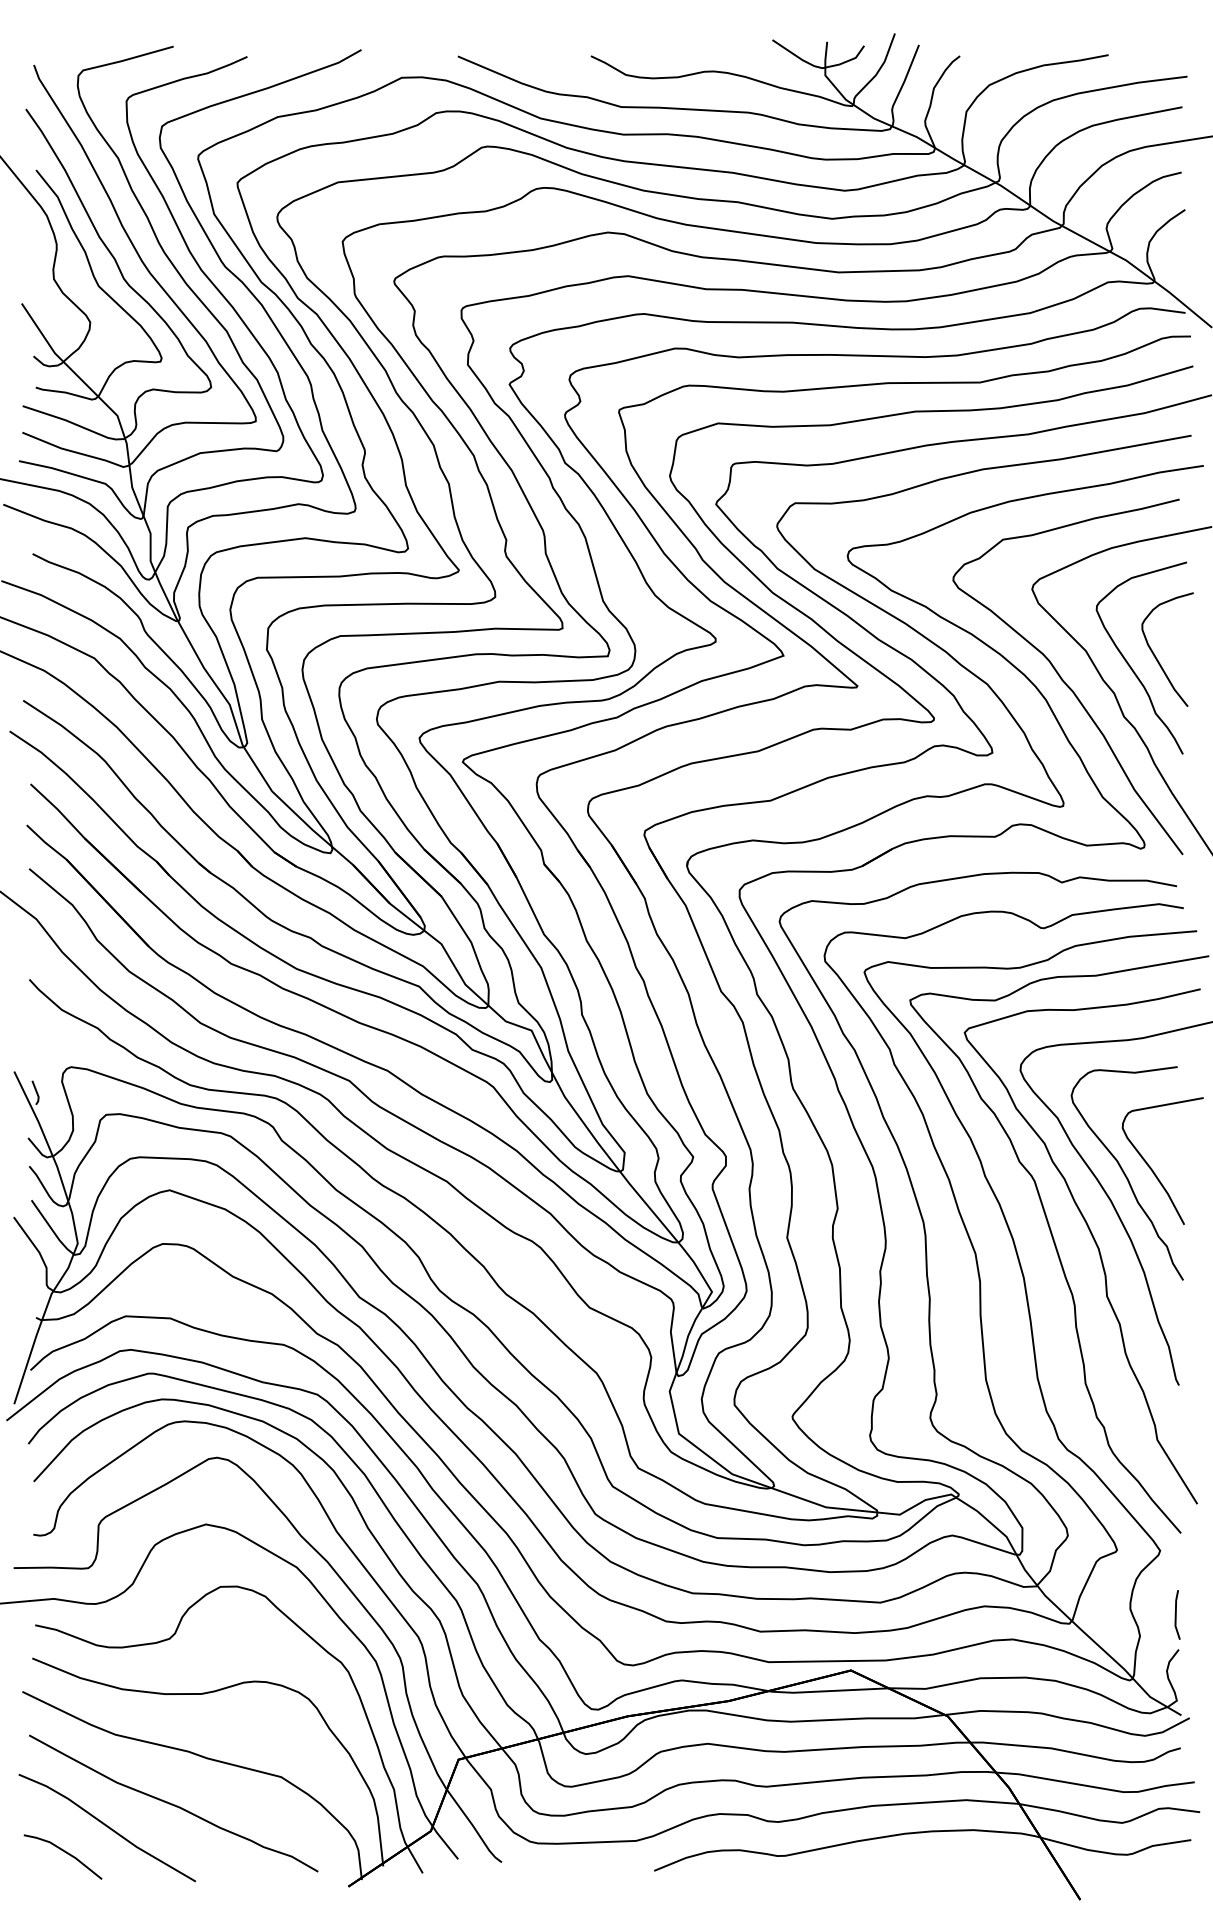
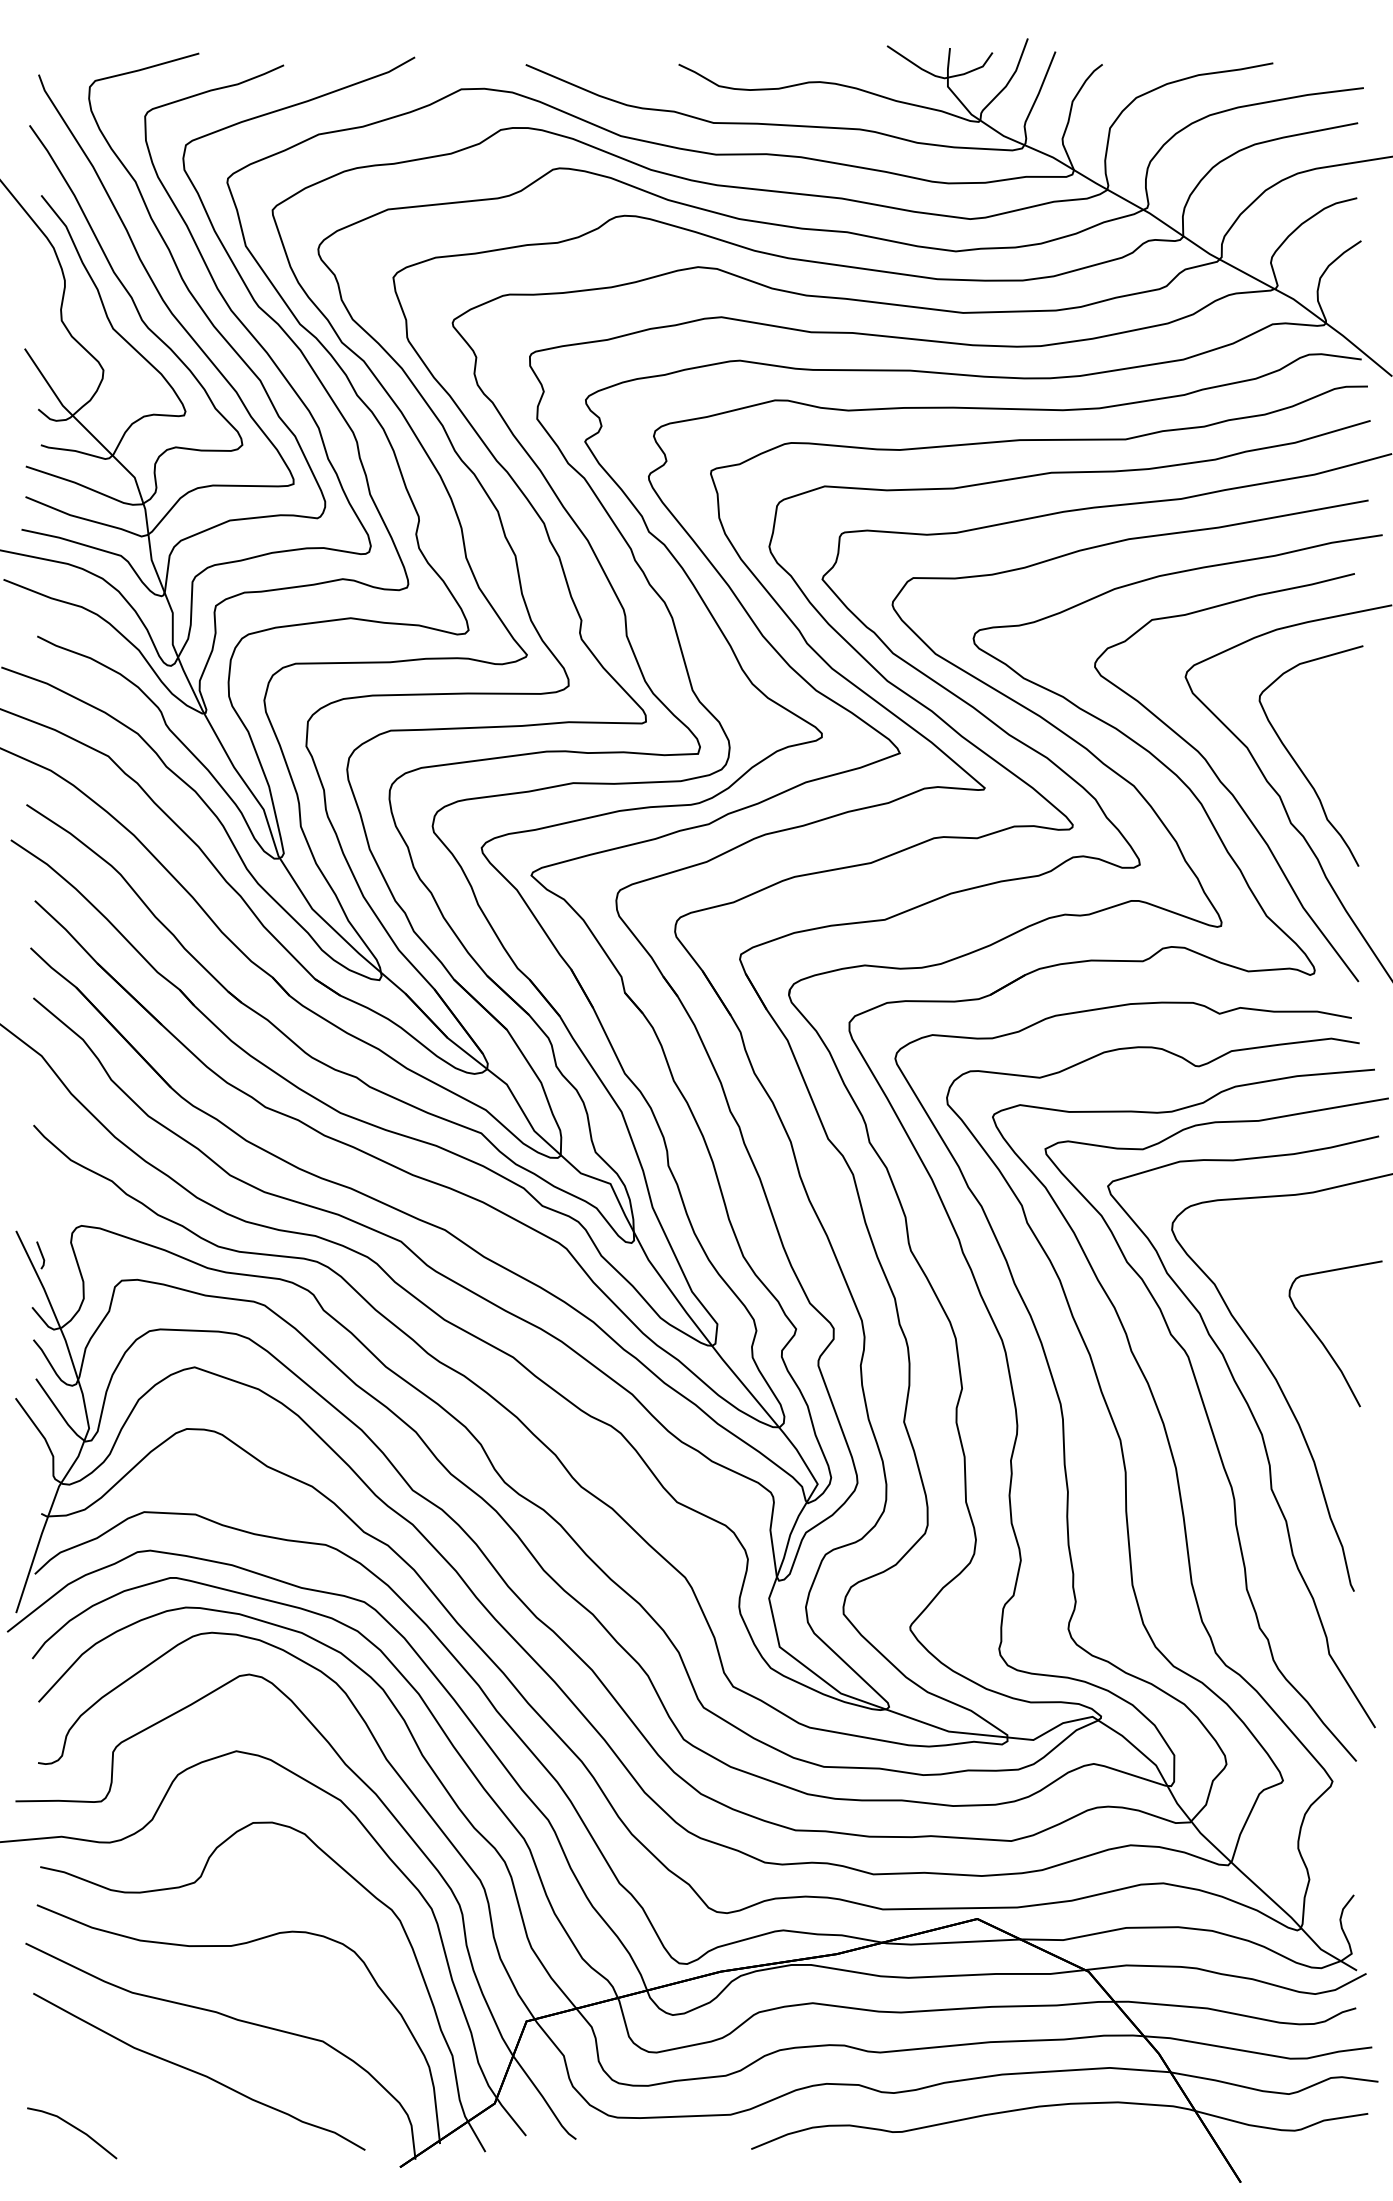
curve: (1157, 658) -> (1329, 756), removed
curve: (1126, 1174) -> (1293, 1349), removed
line: (1176, 1614) -> (1351, 1854), removed
line: (107, 1827) -> (123, 2099), removed

